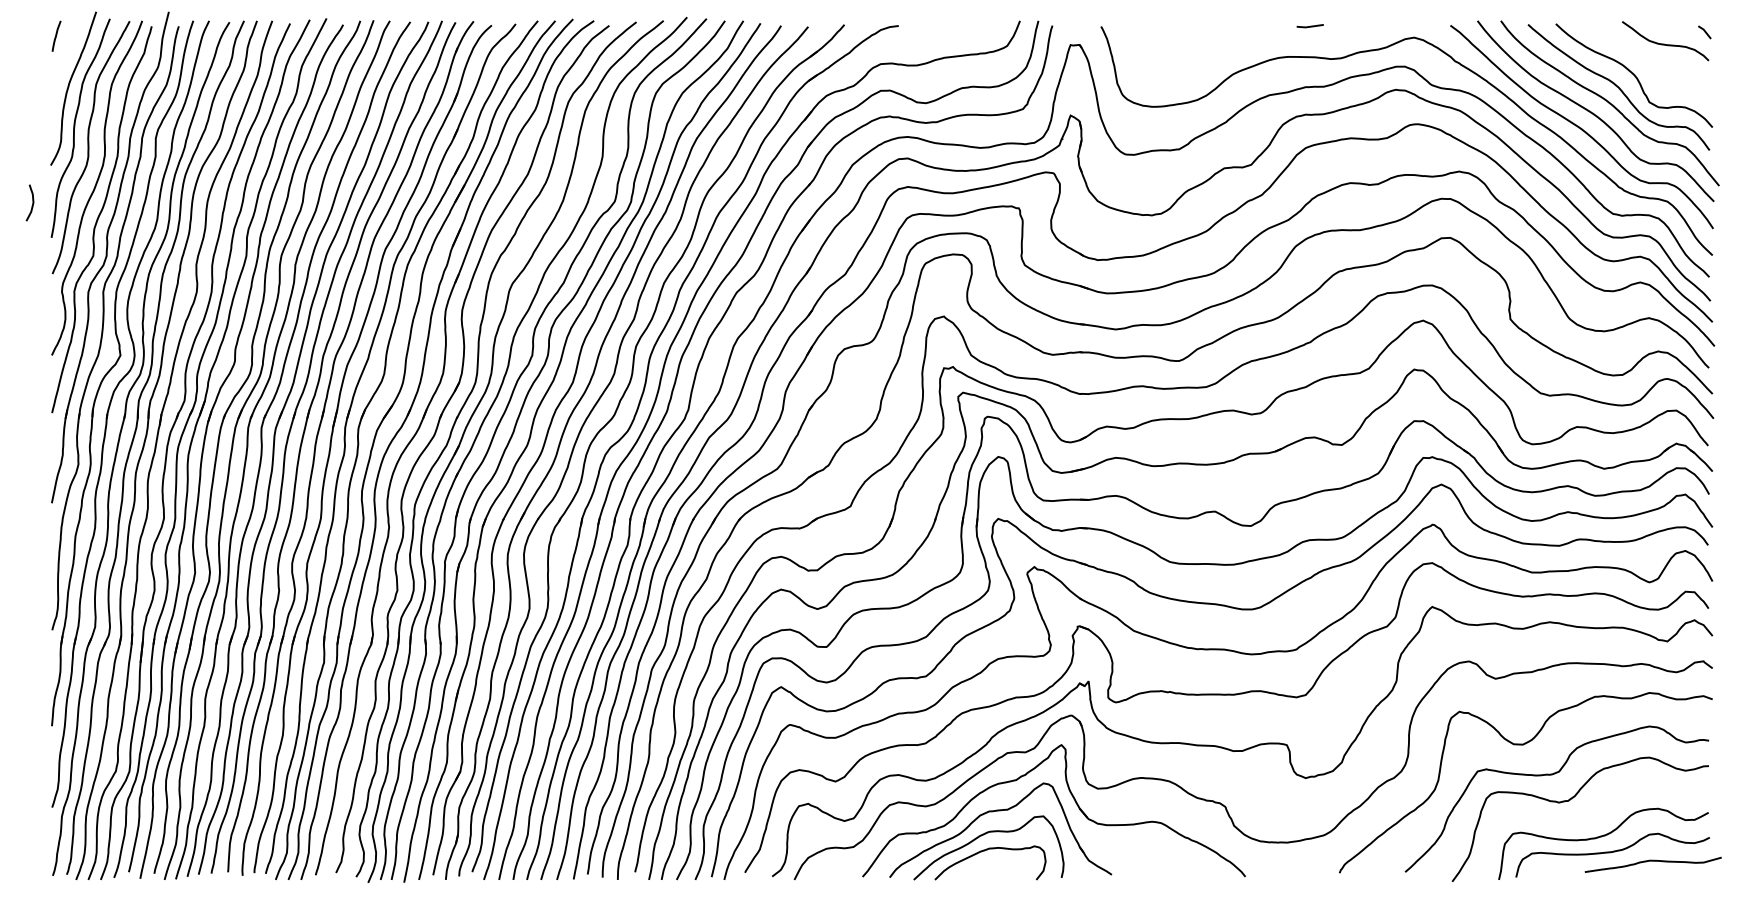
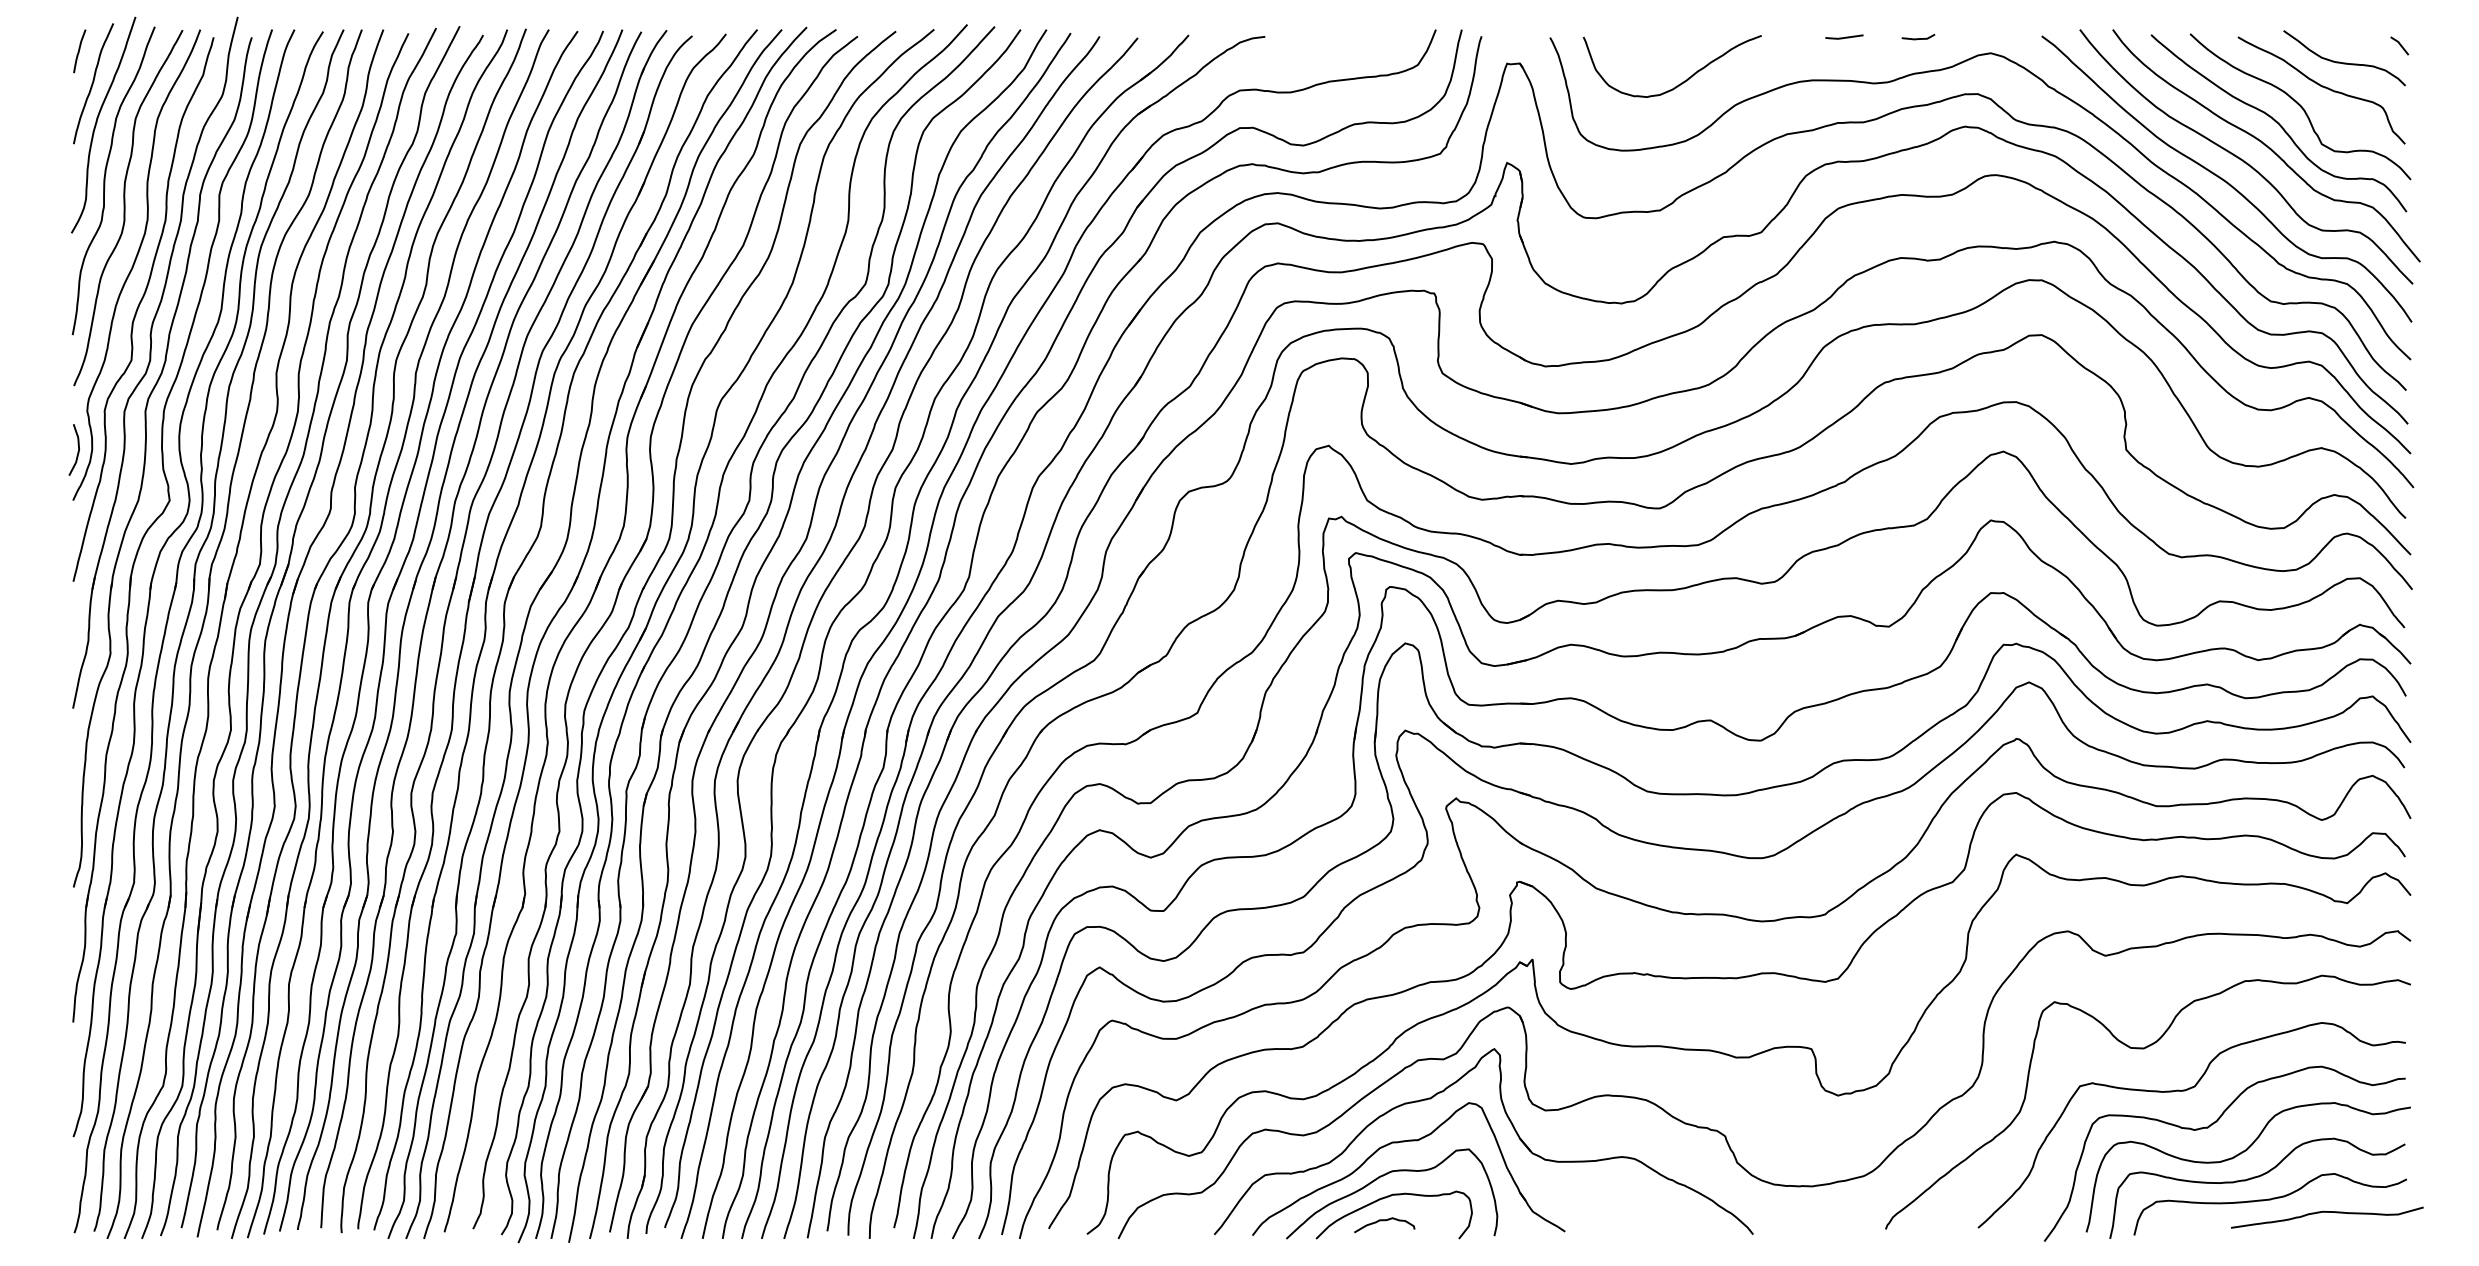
line: (1362, 27) -> (1918, 38), added
curve: (1194, 58) -> (1681, 82), added
curve: (66, 59) -> (93, 83), added
curve: (1649, 61) -> (2322, 87), added
curve: (32, 204) -> (77, 451), moved
curve: (1590, 820) -> (2239, 1155), added
curve: (983, 867) -> (1384, 1221), added

